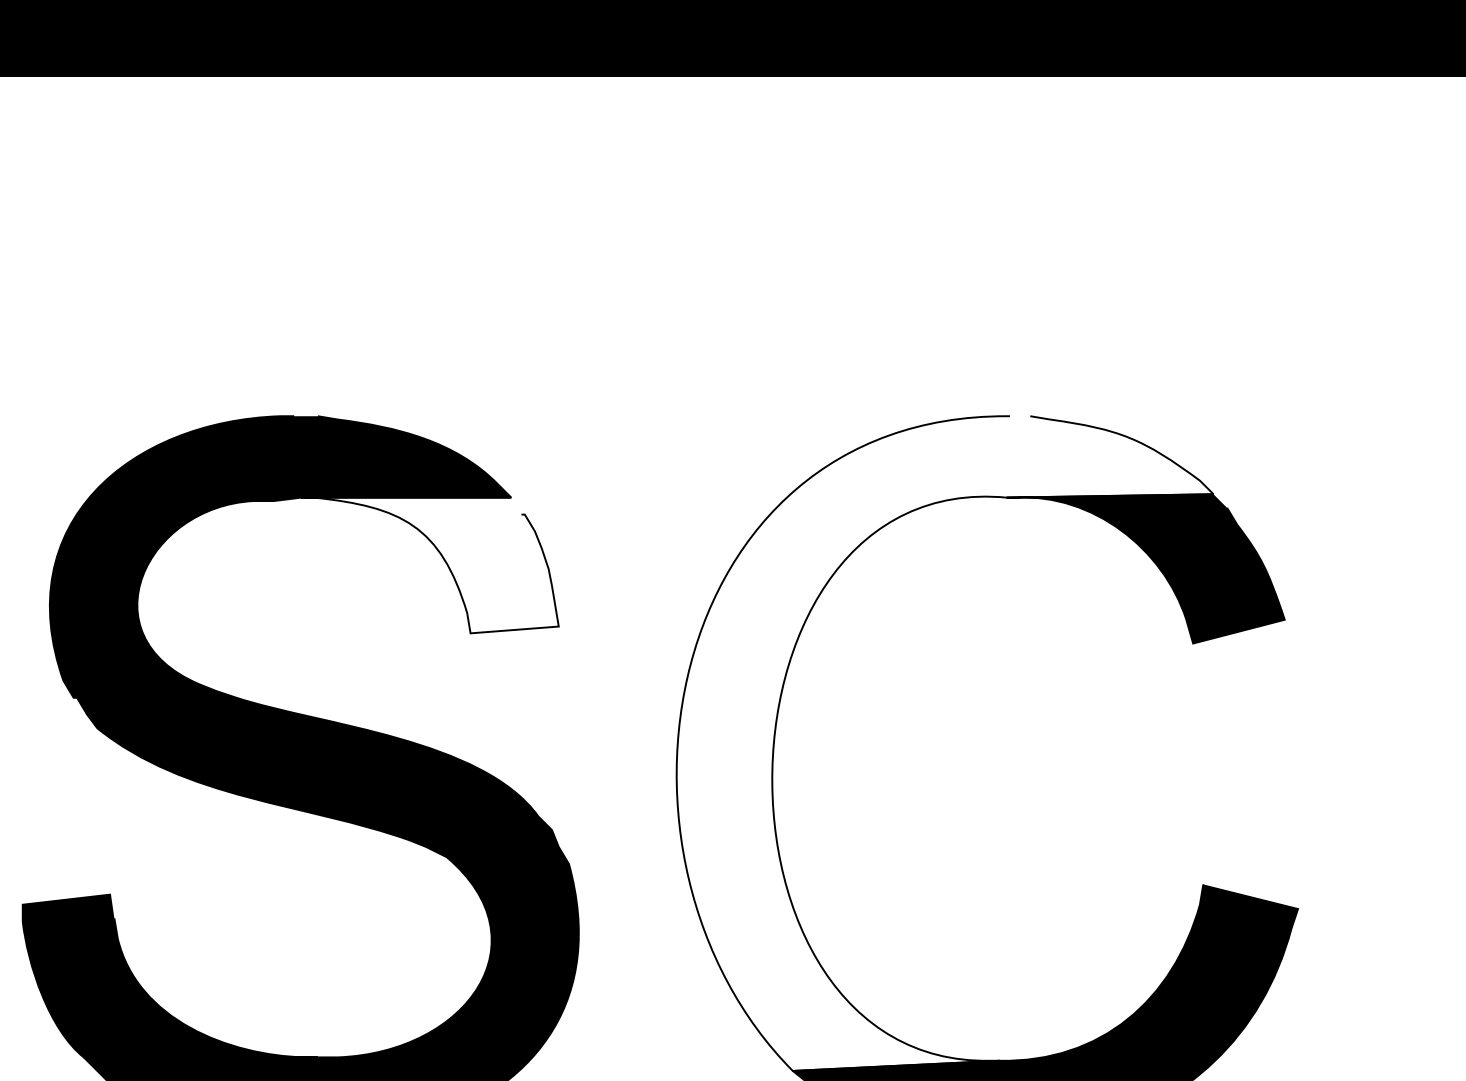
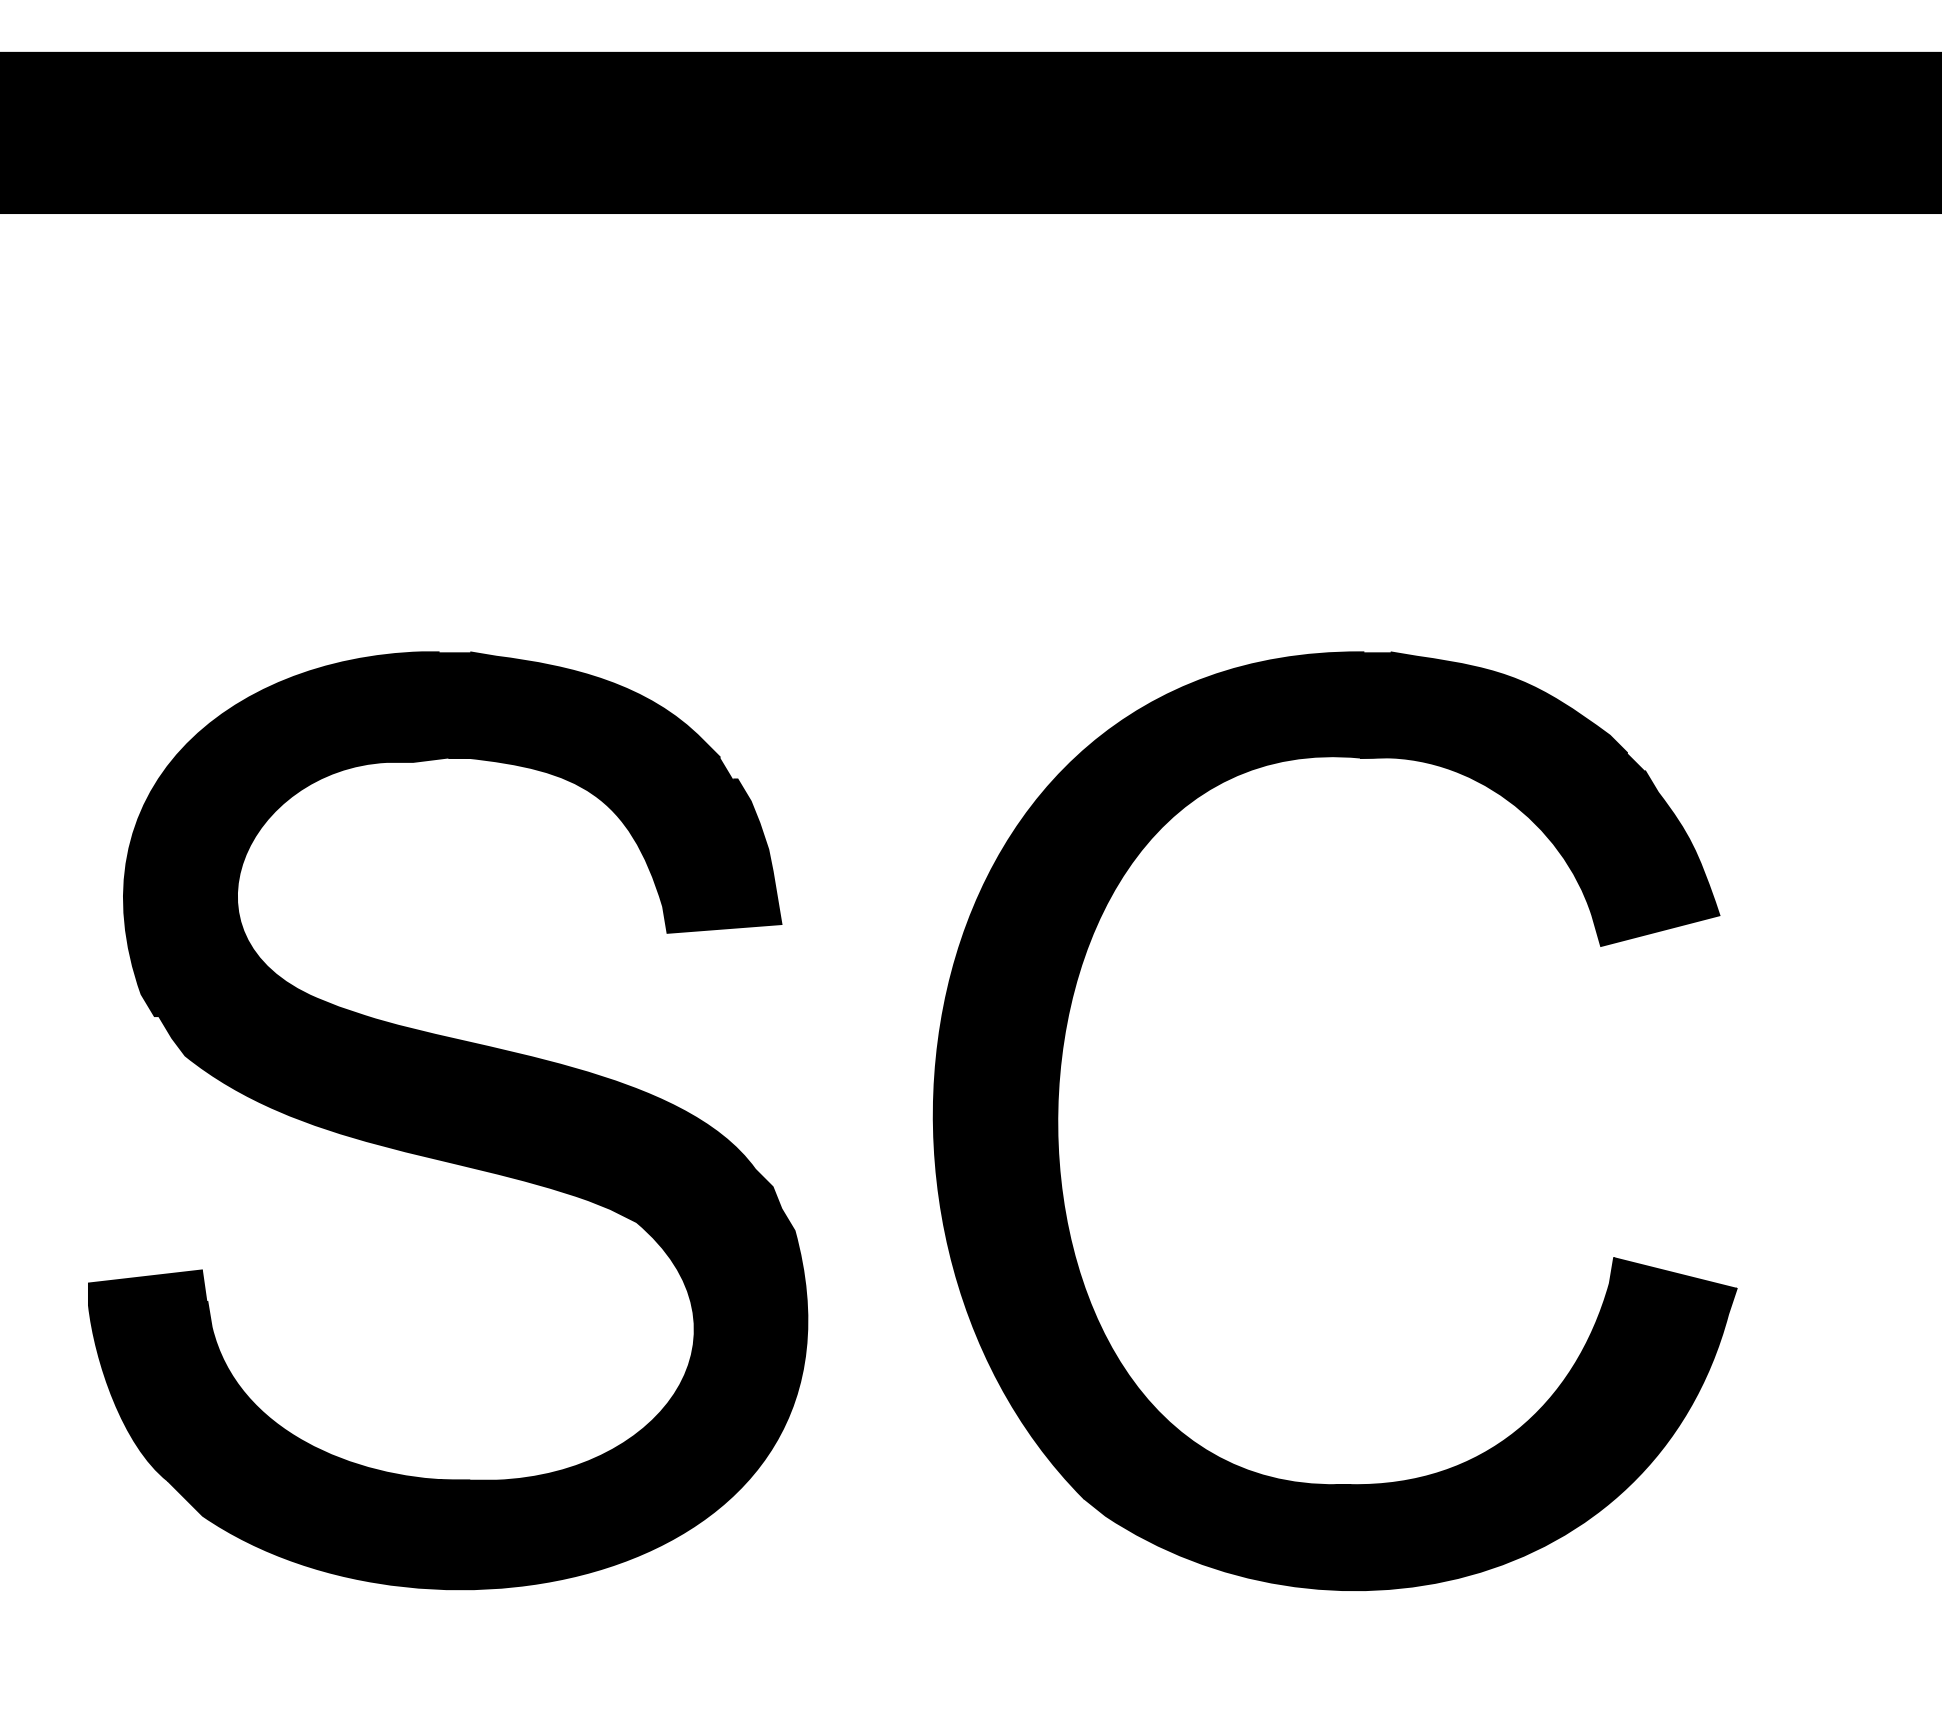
fill: (429, 564) -> (614, 844), added
fill: (945, 743) -> (1280, 1075), added

